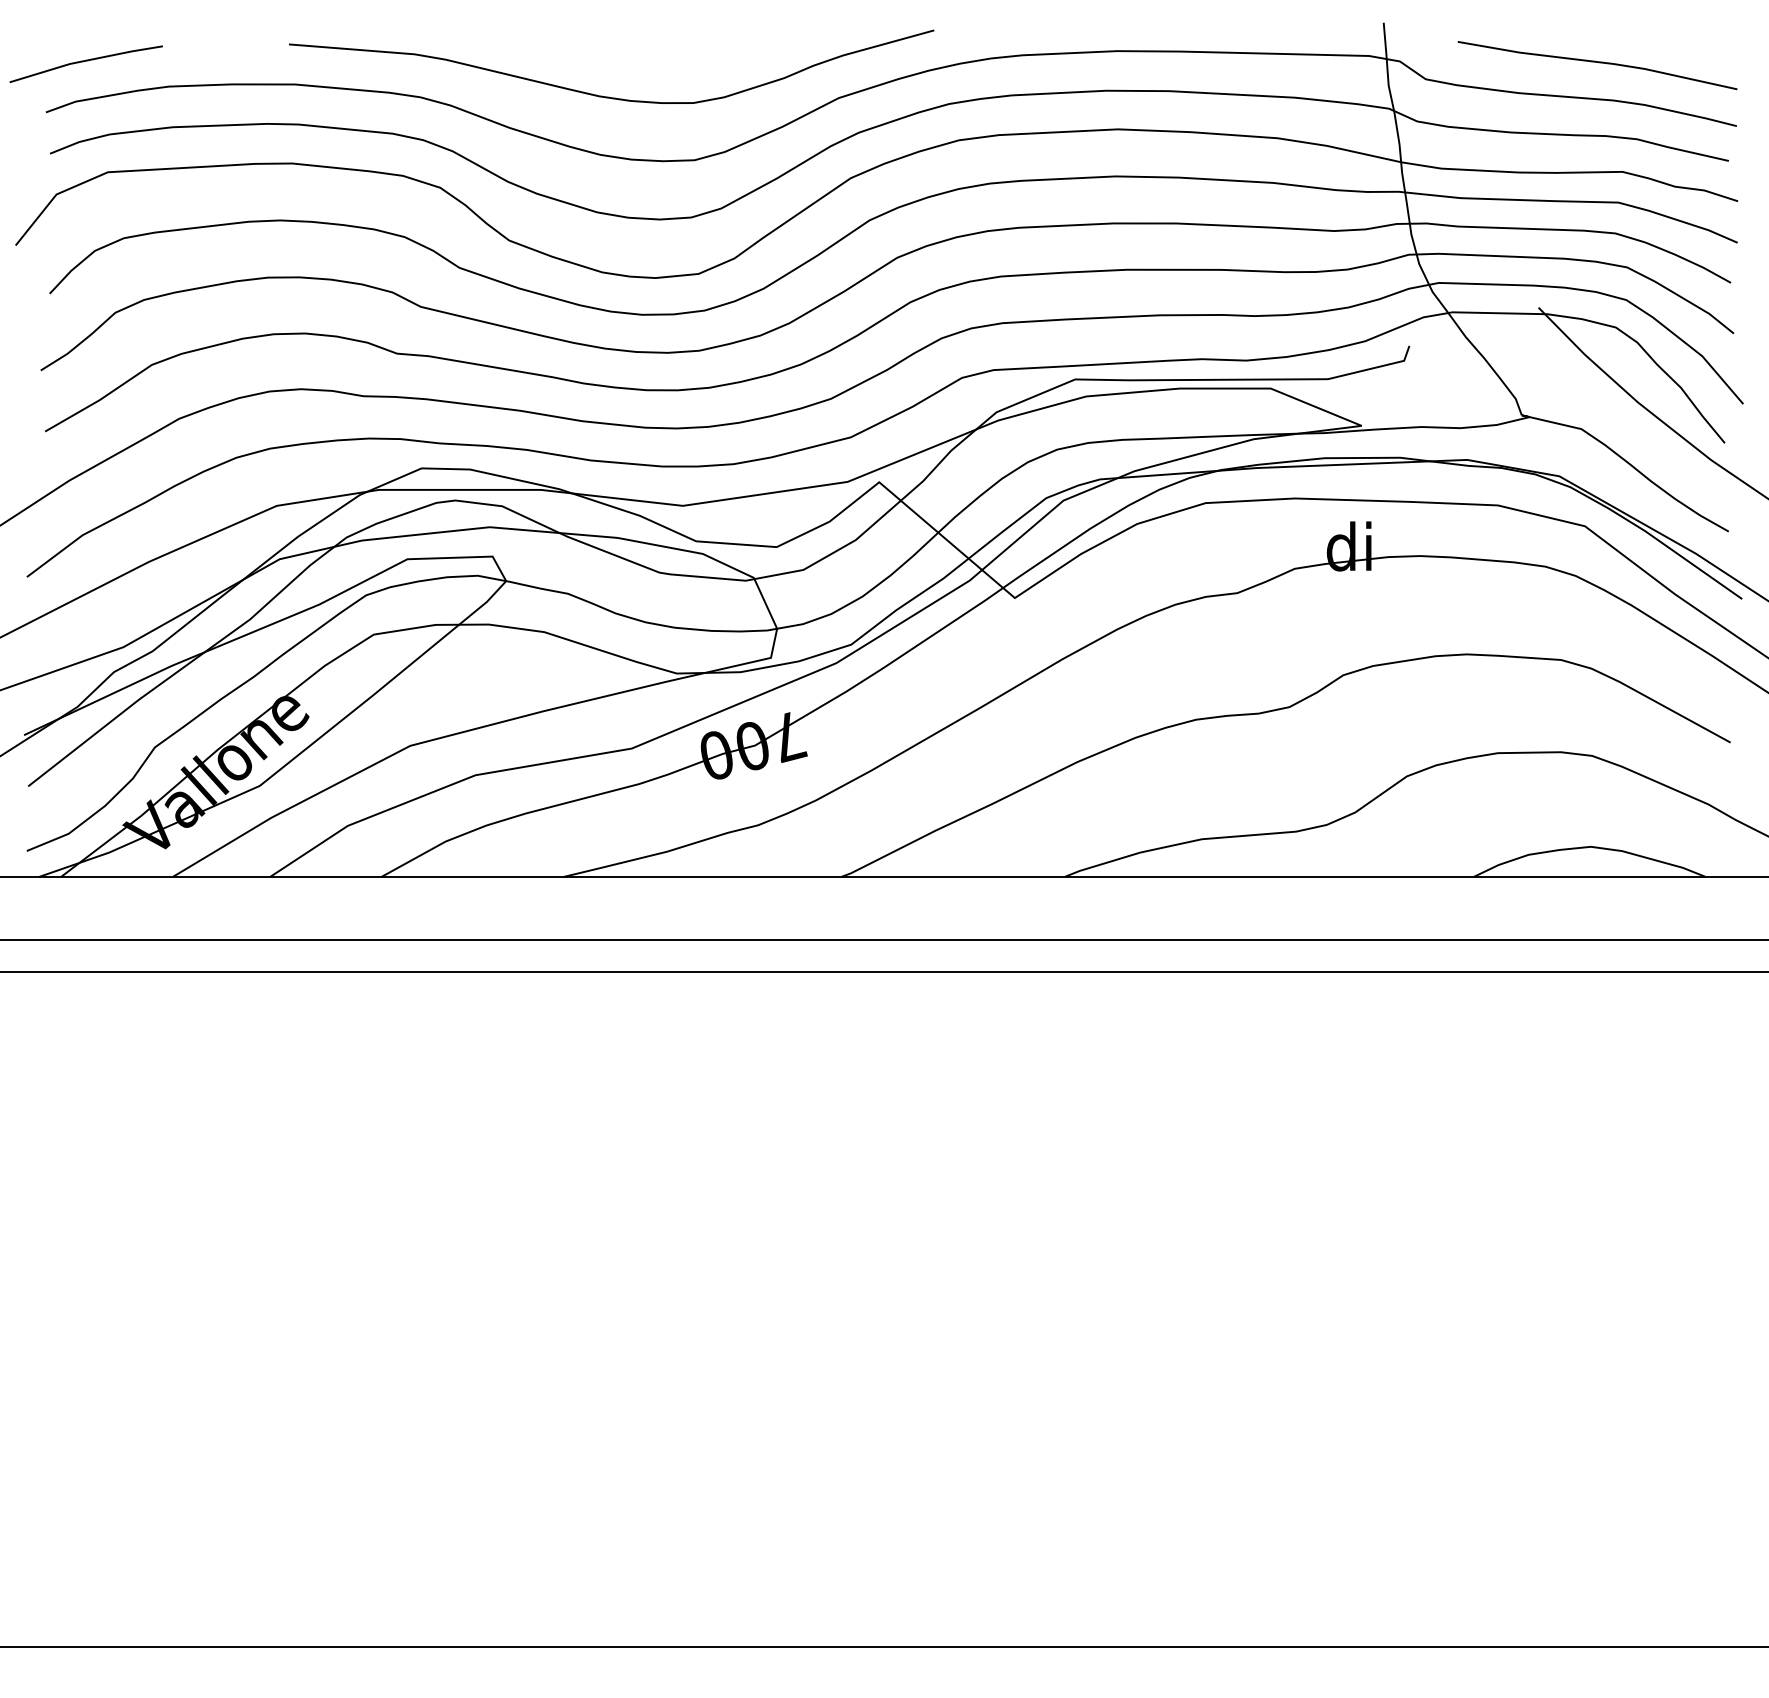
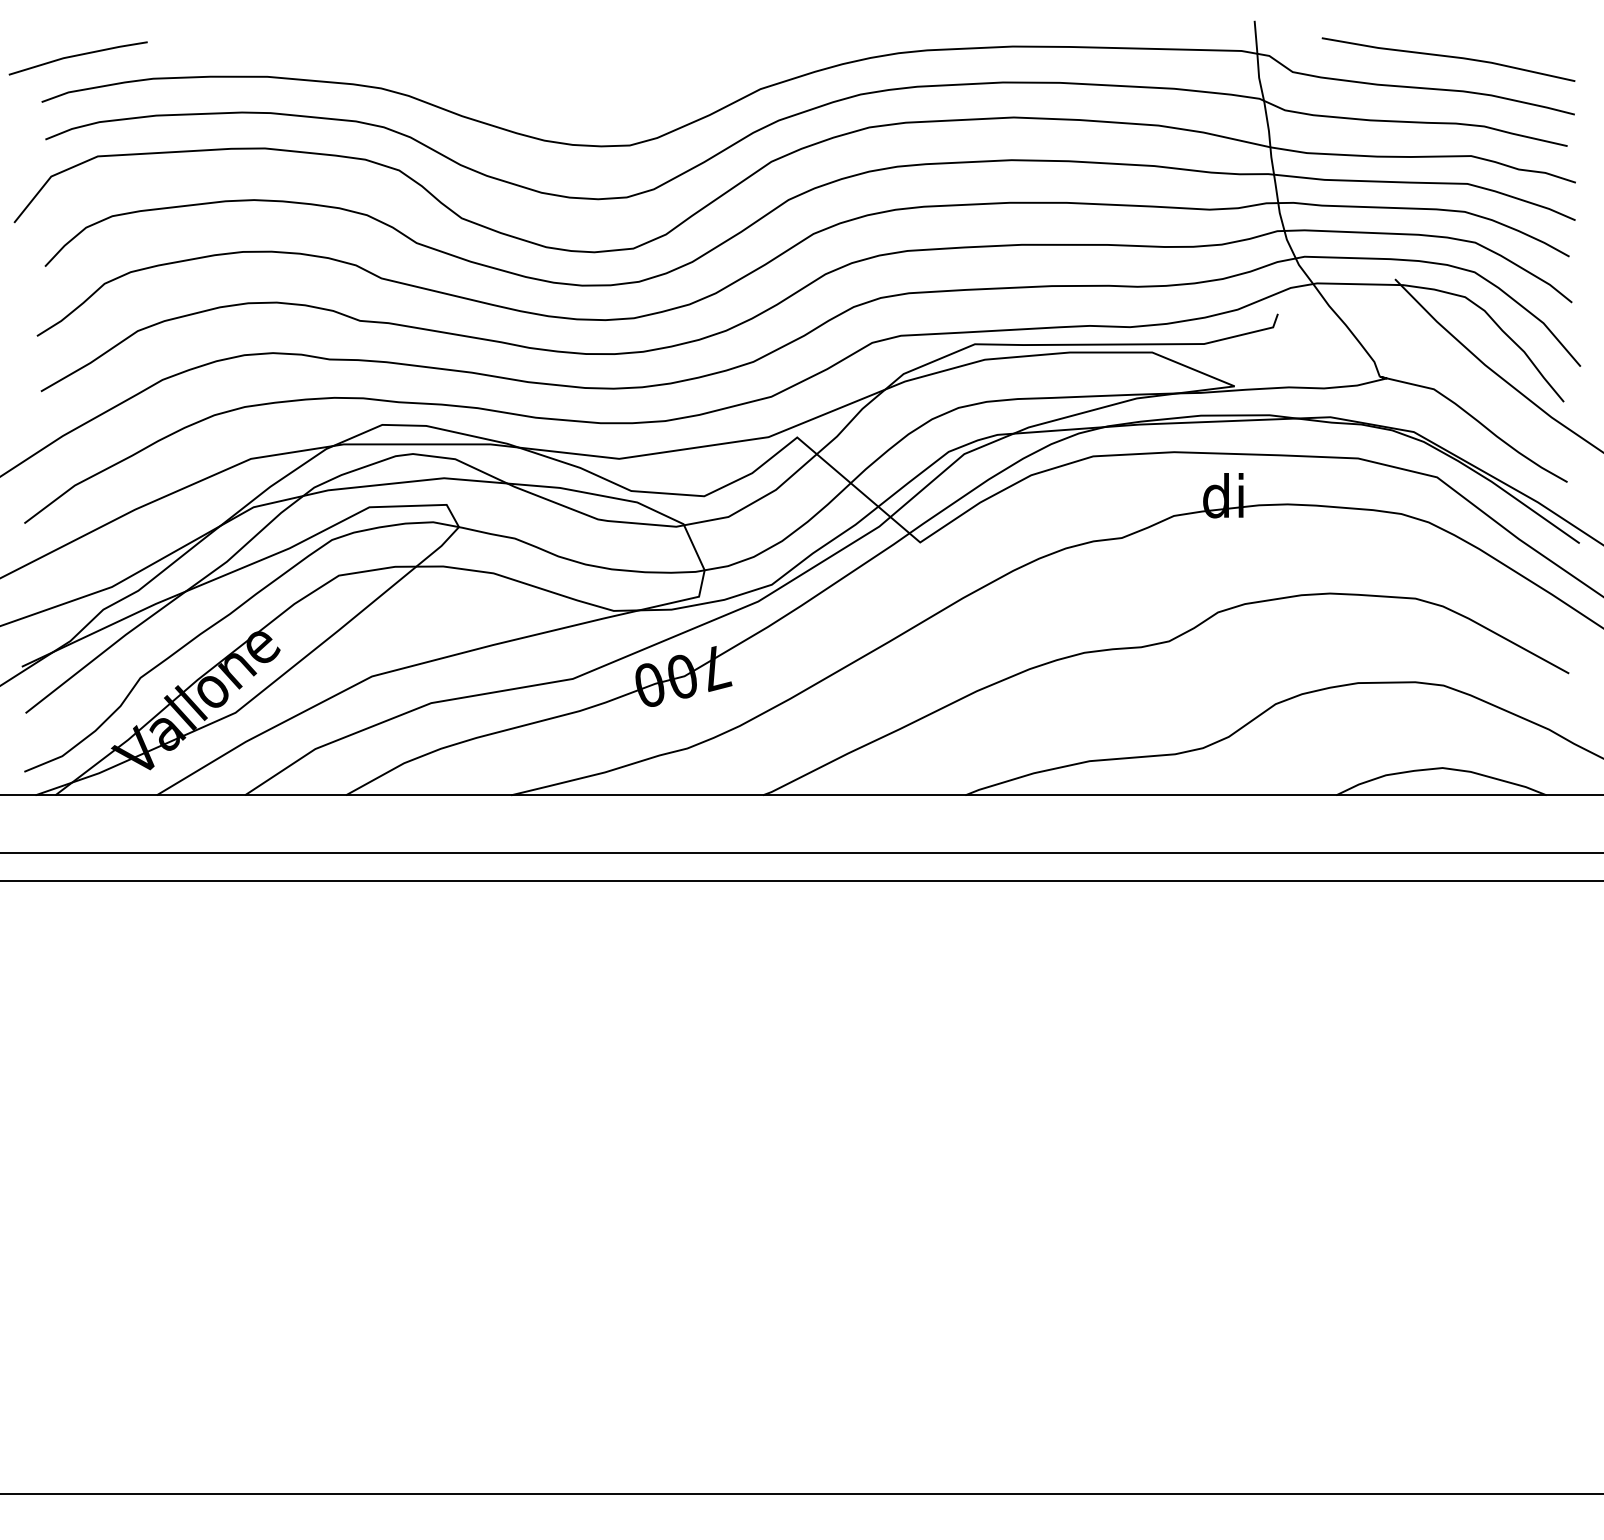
curve: (608, 96) -> (551, 87), removed

